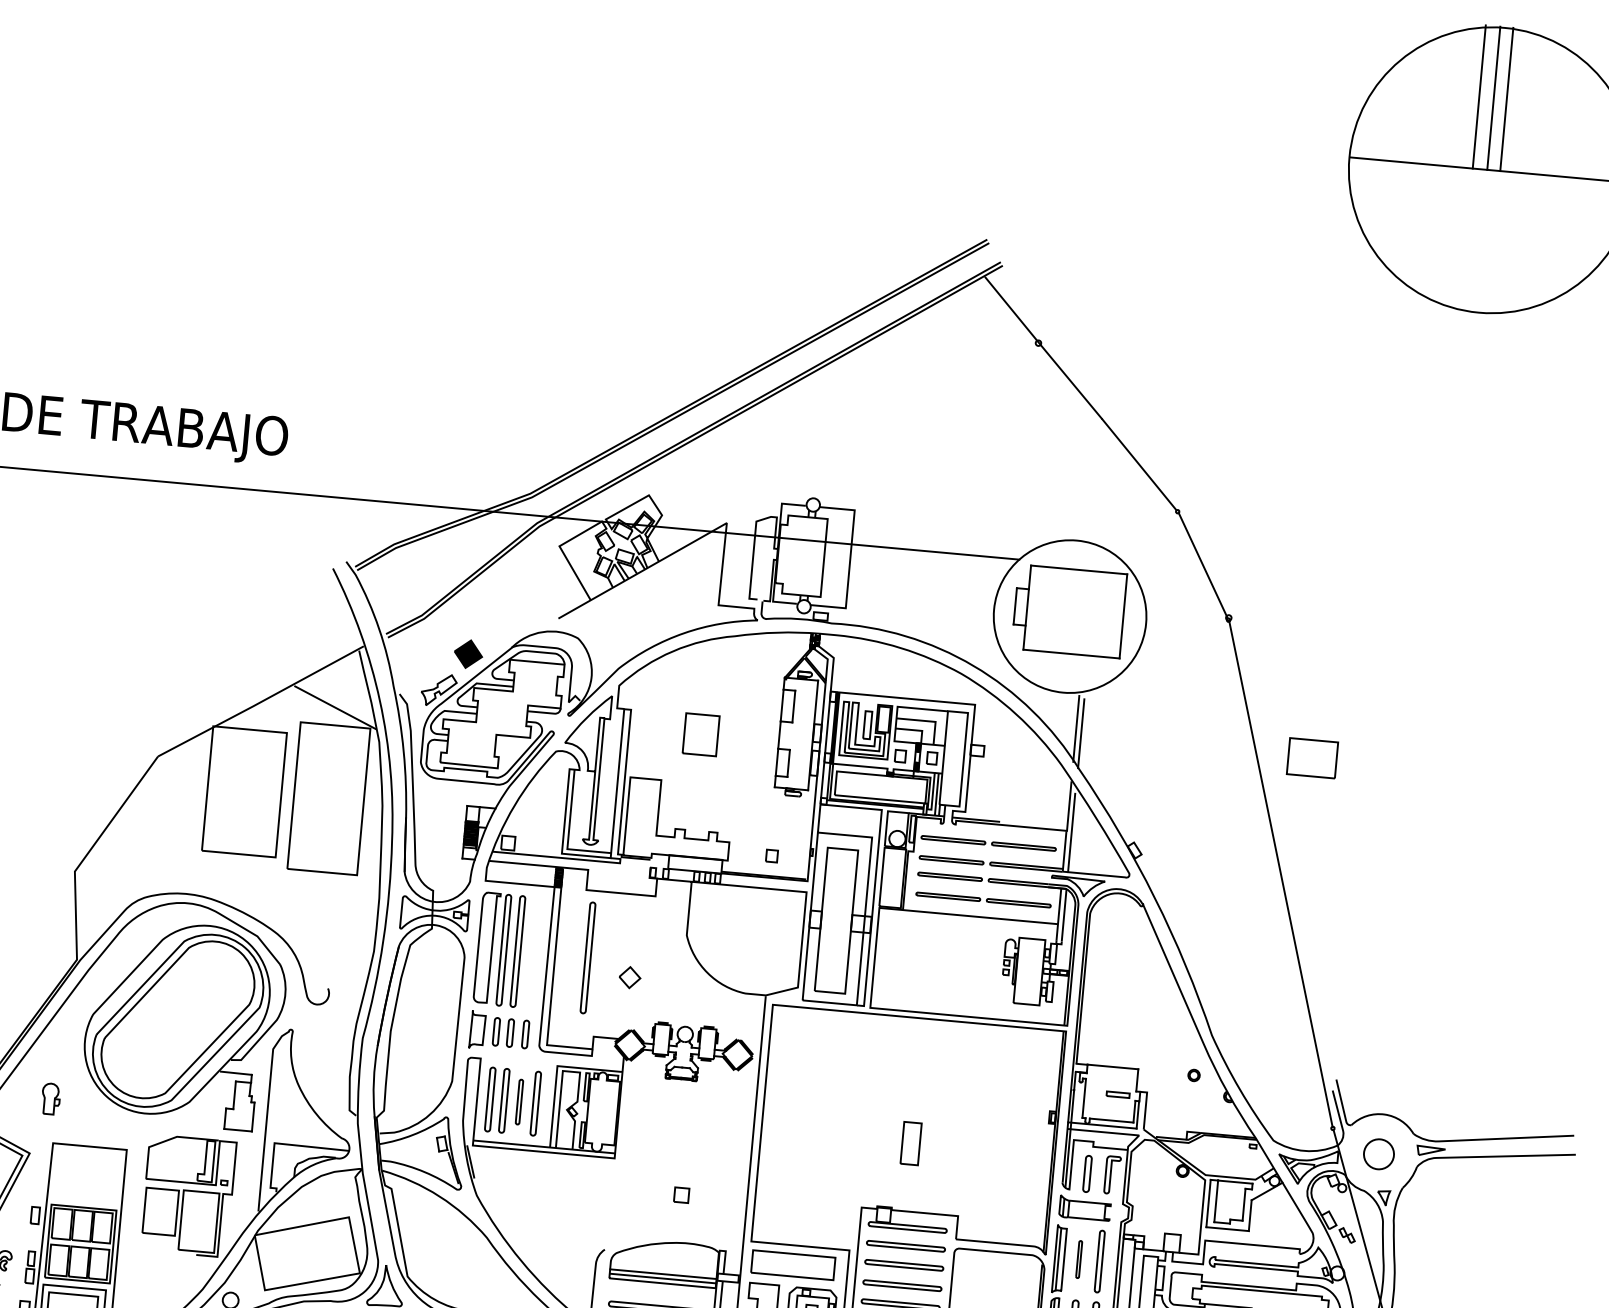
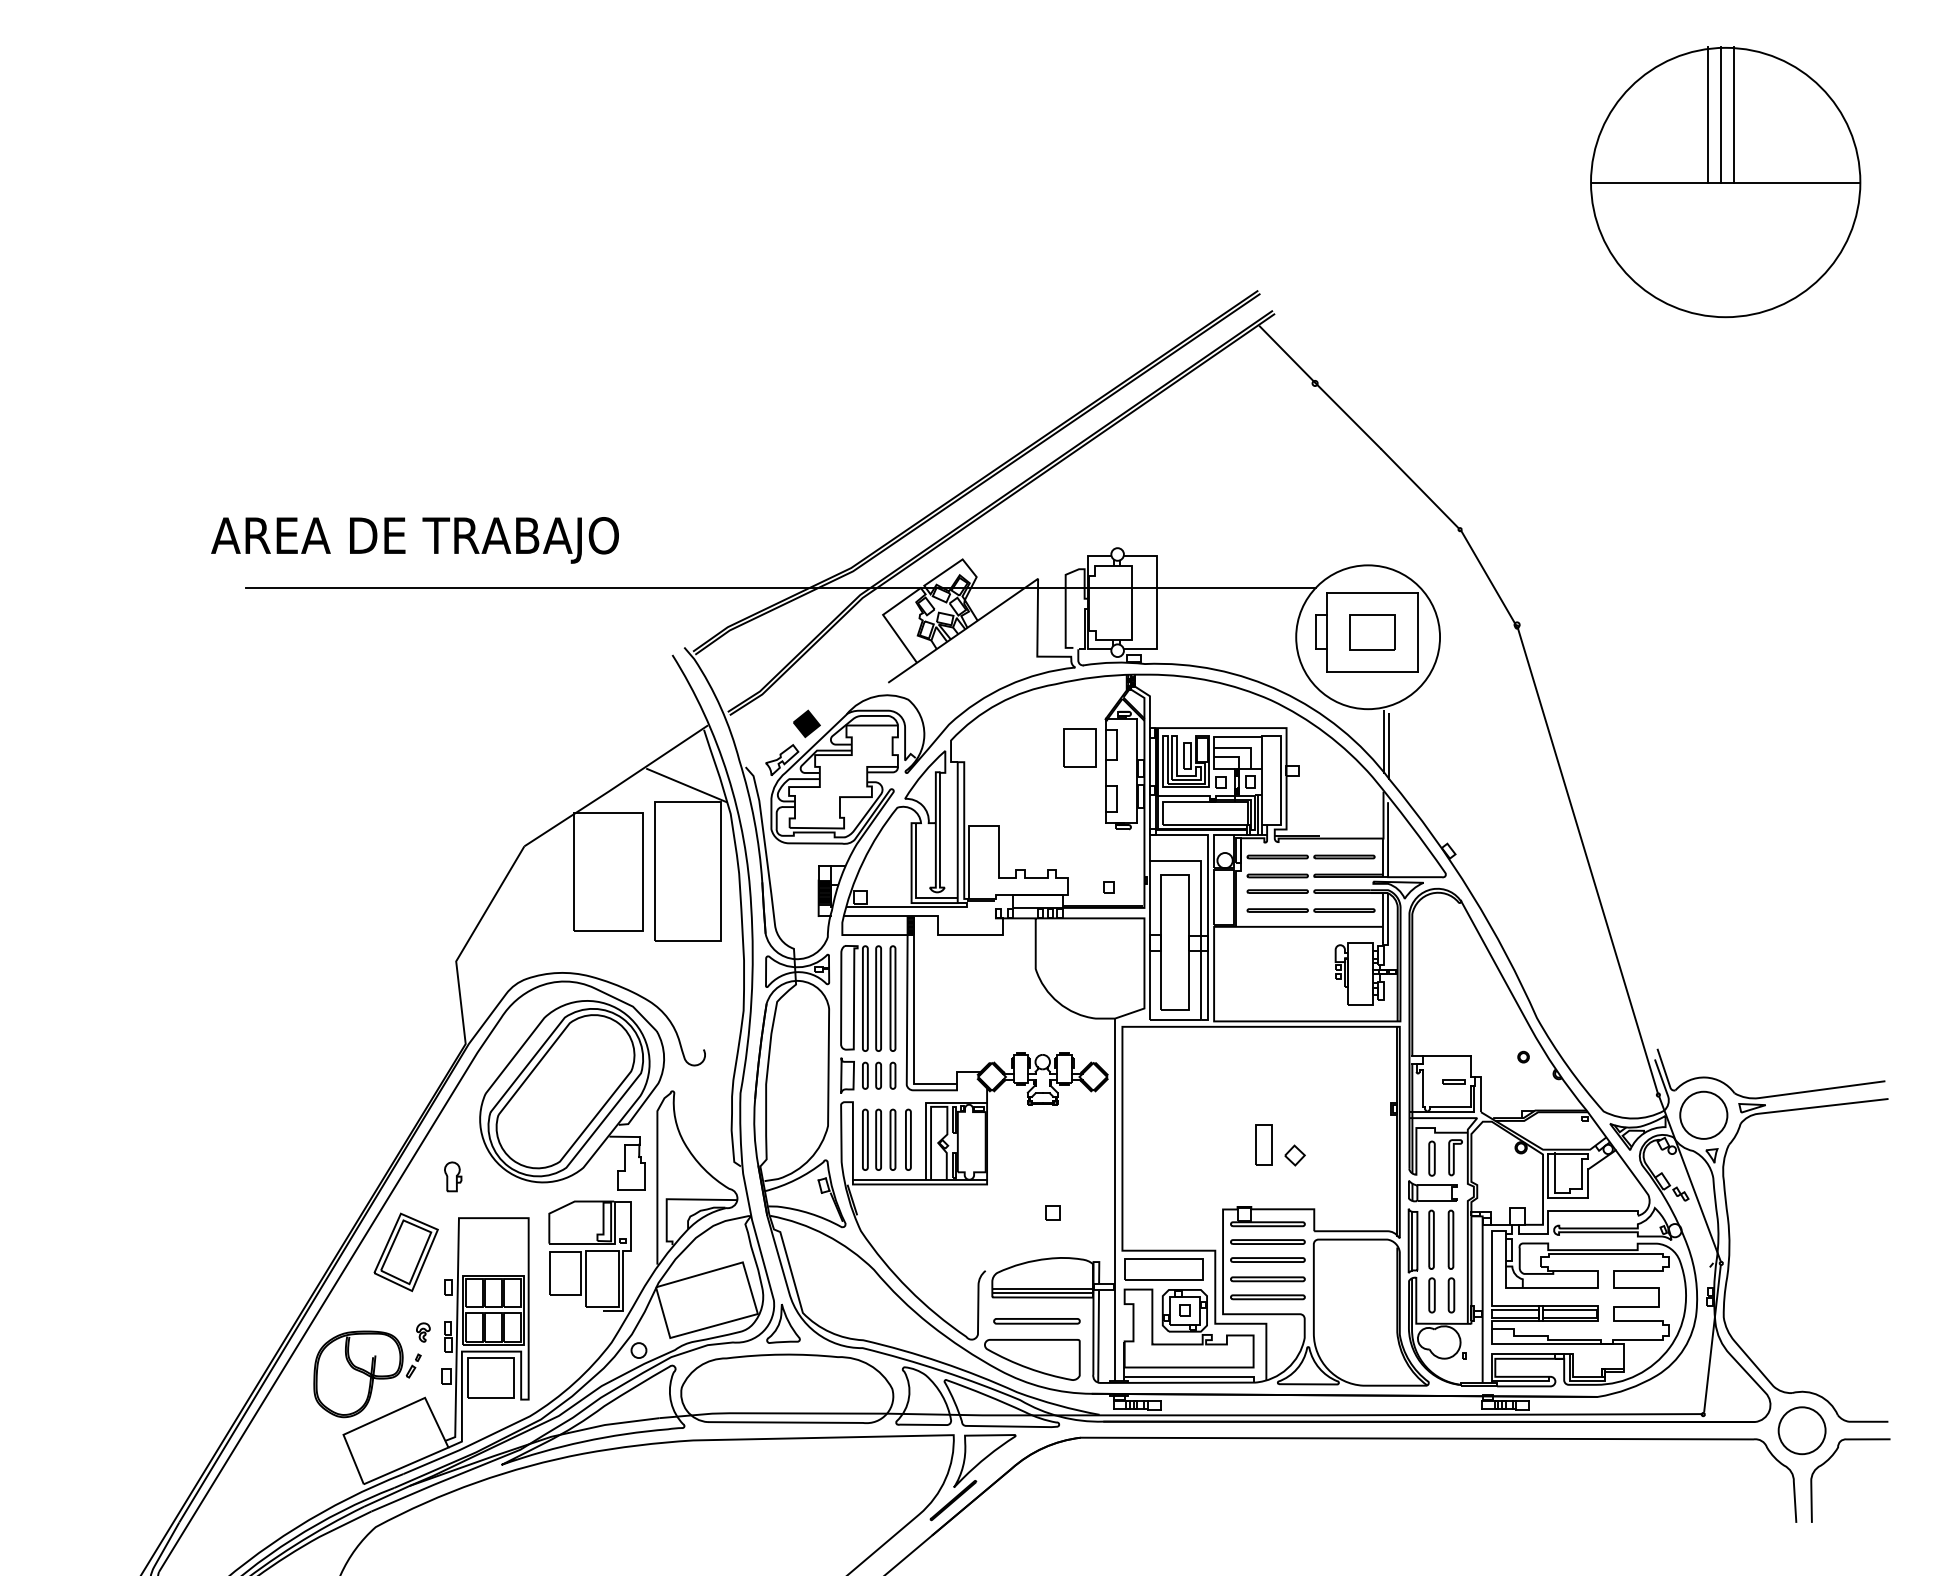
part: (700, 734) -> (1079, 747), moved
part: (1312, 758) -> (1372, 632), moved
part: (587, 957) -> (892, 998), moved
part: (629, 977) -> (1294, 1155), moved
part: (518, 1101) -> (892, 1139), size x1.43
circle: (1378, 1153) -> (1703, 1114), size x1.67
part: (1079, 1259) -> (1431, 1239), size x1.67

